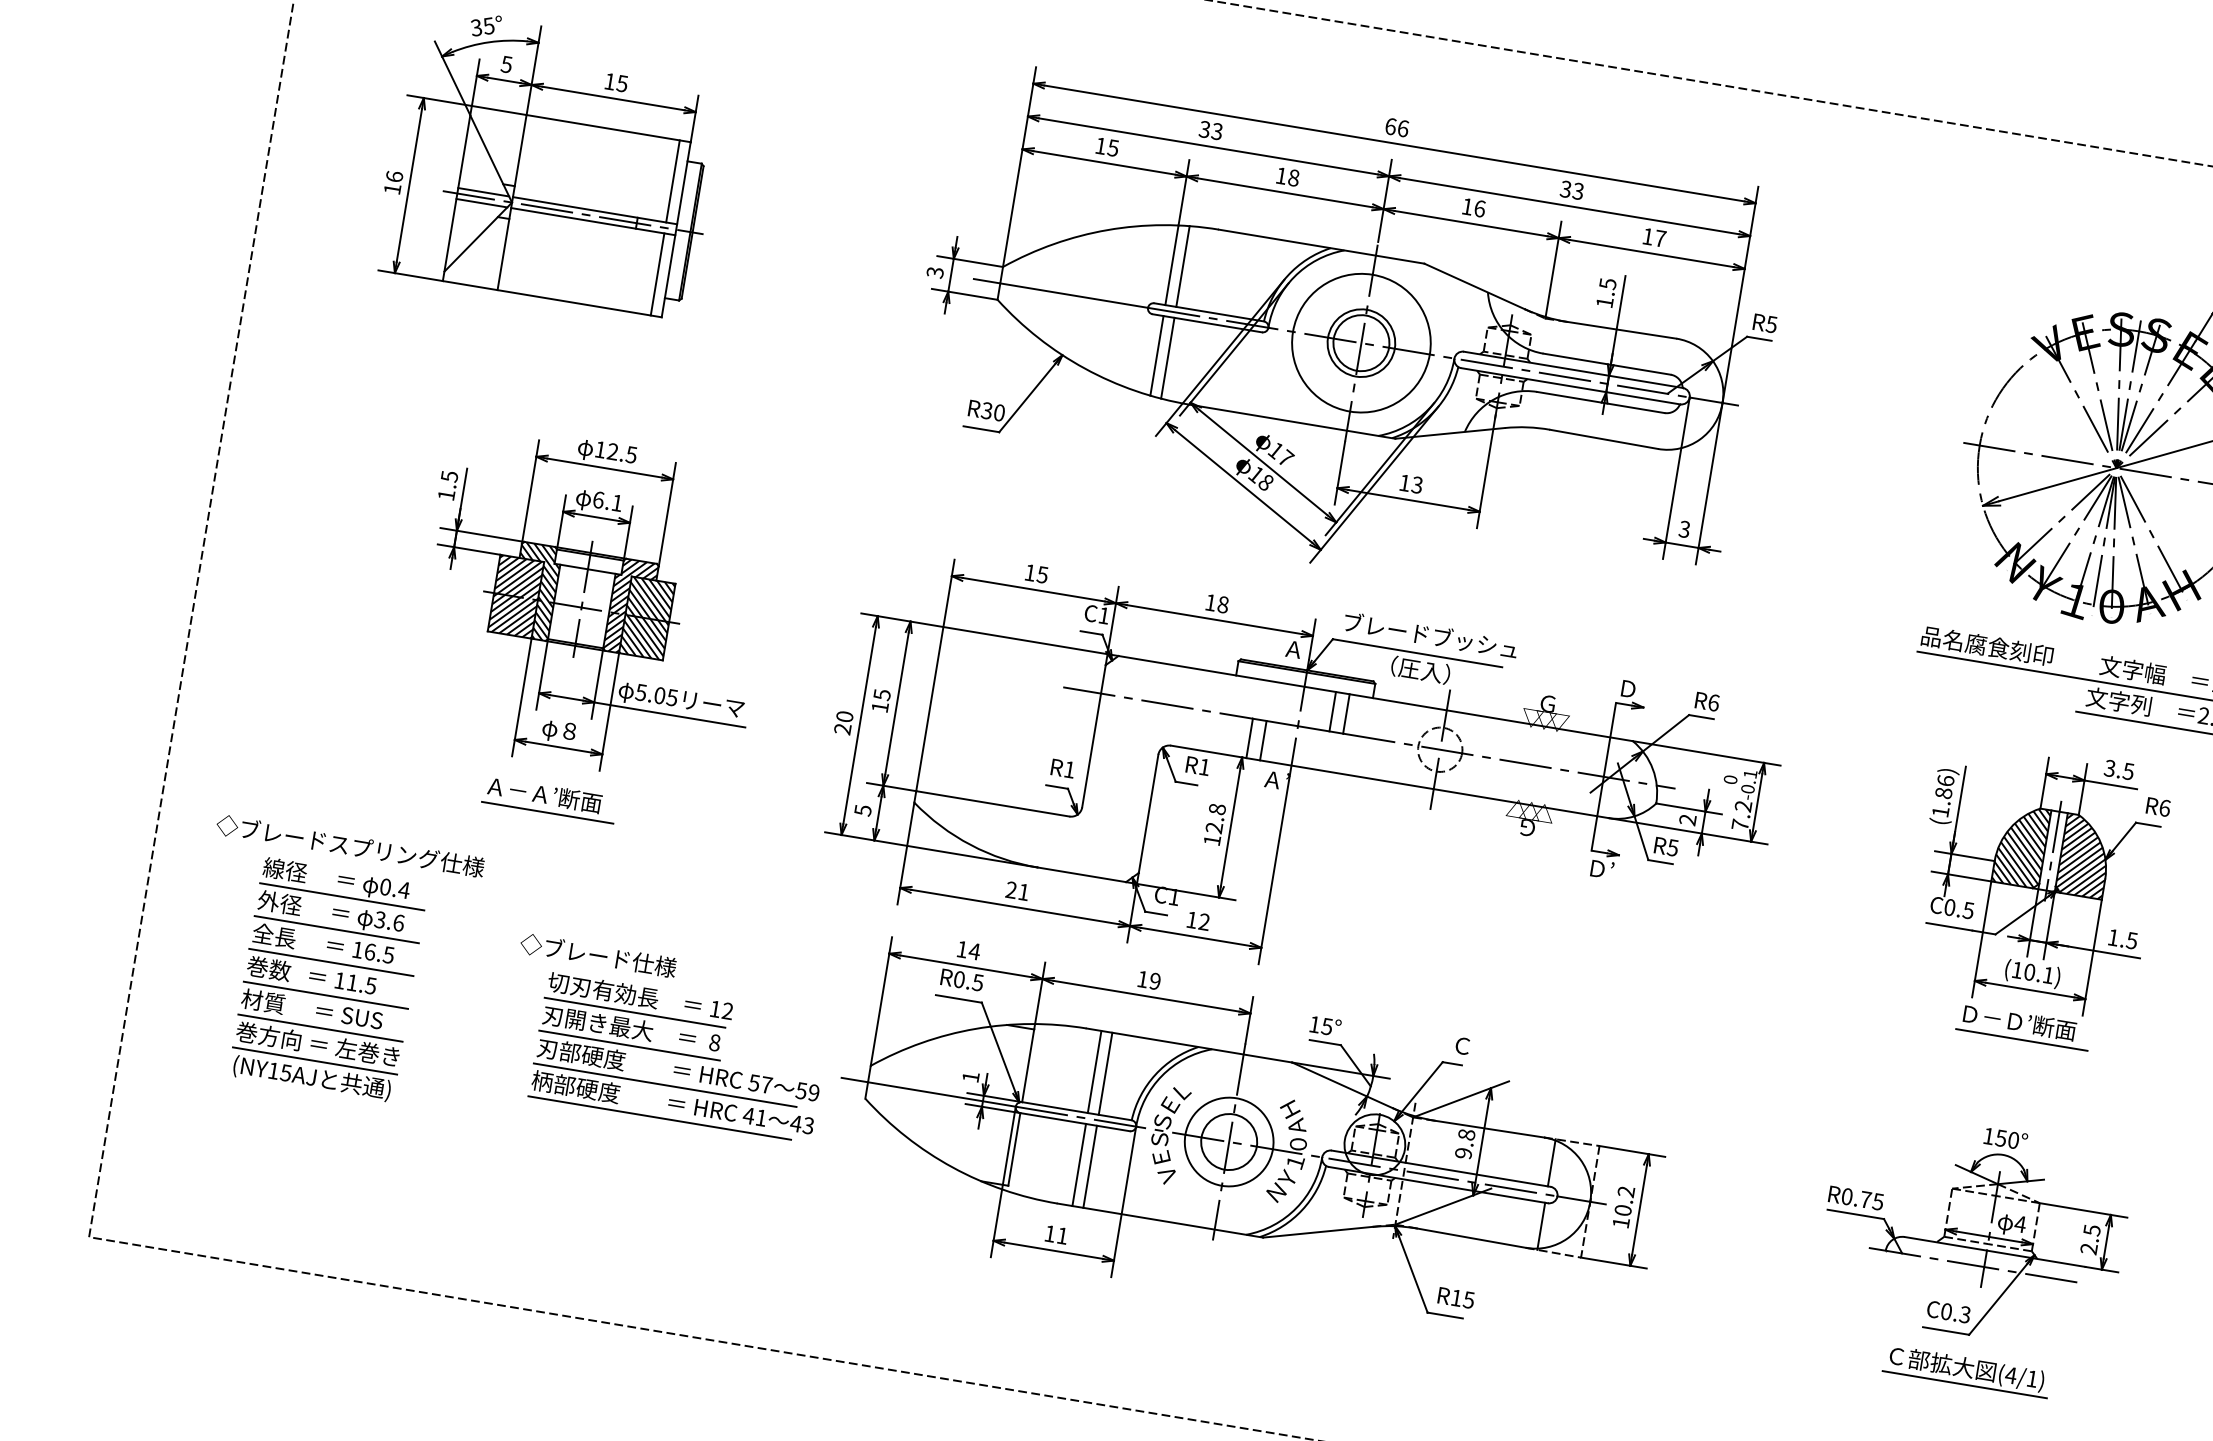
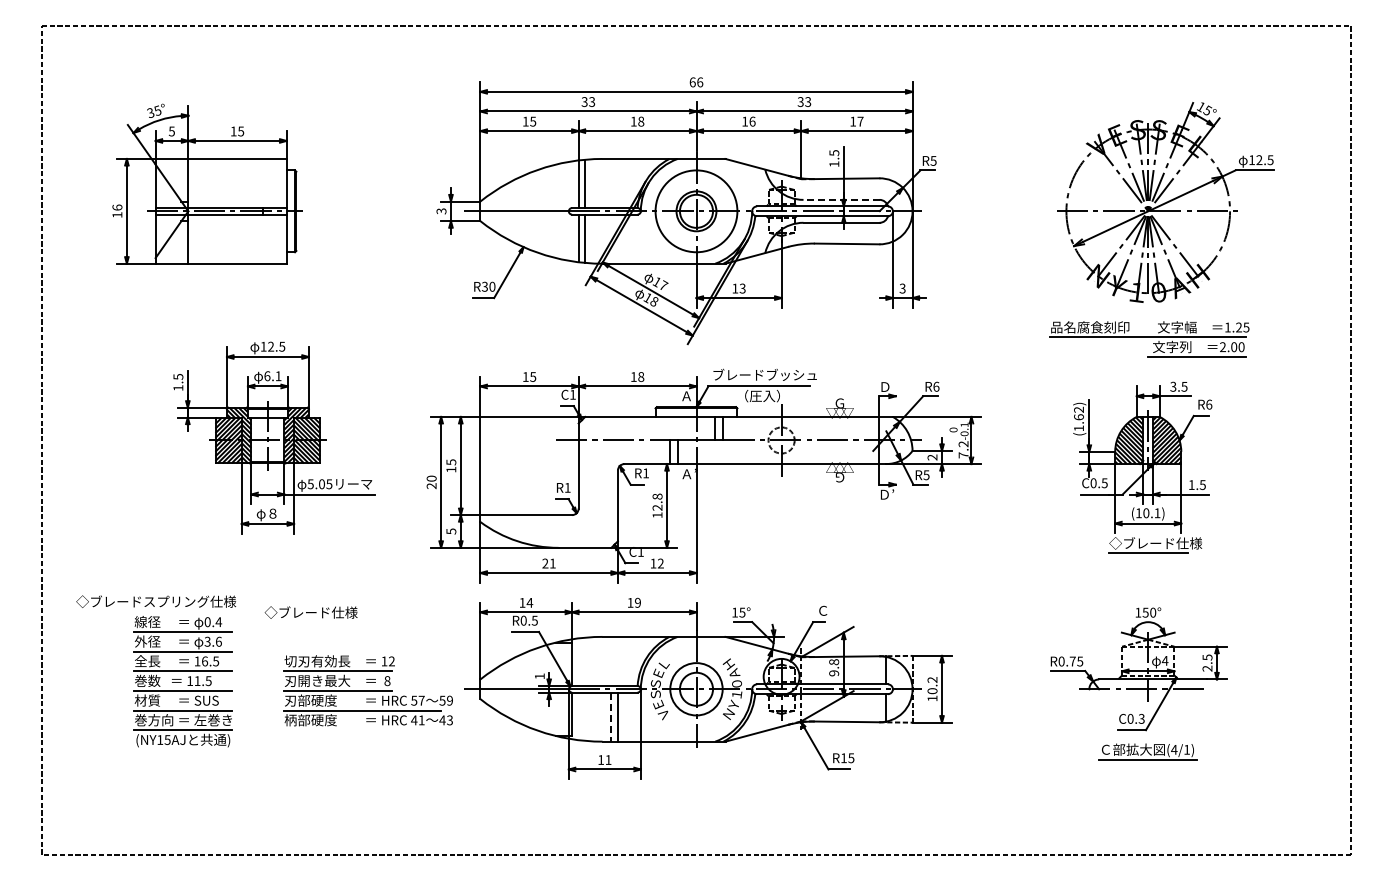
line: (673, 181) -> (280, 183), removed
line: (658, 273) -> (280, 238), removed
line: (1607, 363) -> (841, 199), solid -> dashed
text: (1943, 786) -> (1078, 413), (1.86) -> (1.62)
part: (549, 799) -> (267, 555), removed
text: (597, 955) -> (310, 612), moved
part: (327, 979) -> (182, 681), moved
text: (2036, 1025) -> (1155, 543), Ｄ－Ｄ’断面 -> ◇ブレード仕様
line: (1094, 1072) -> (611, 661), removed
line: (1104, 1073) -> (617, 661), removed
line: (659, 1118) -> (362, 730), removed
line: (1079, 1165) -> (611, 717), solid -> dashed

